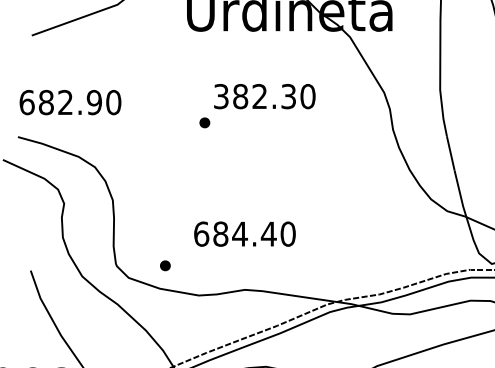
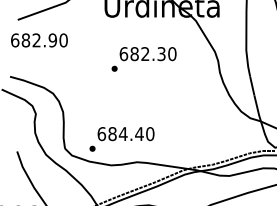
text: (220, 97) -> (123, 54), 382.30 -> 682.30
text: (70, 102) -> (39, 40), moved
text: (243, 234) -> (125, 134), moved

